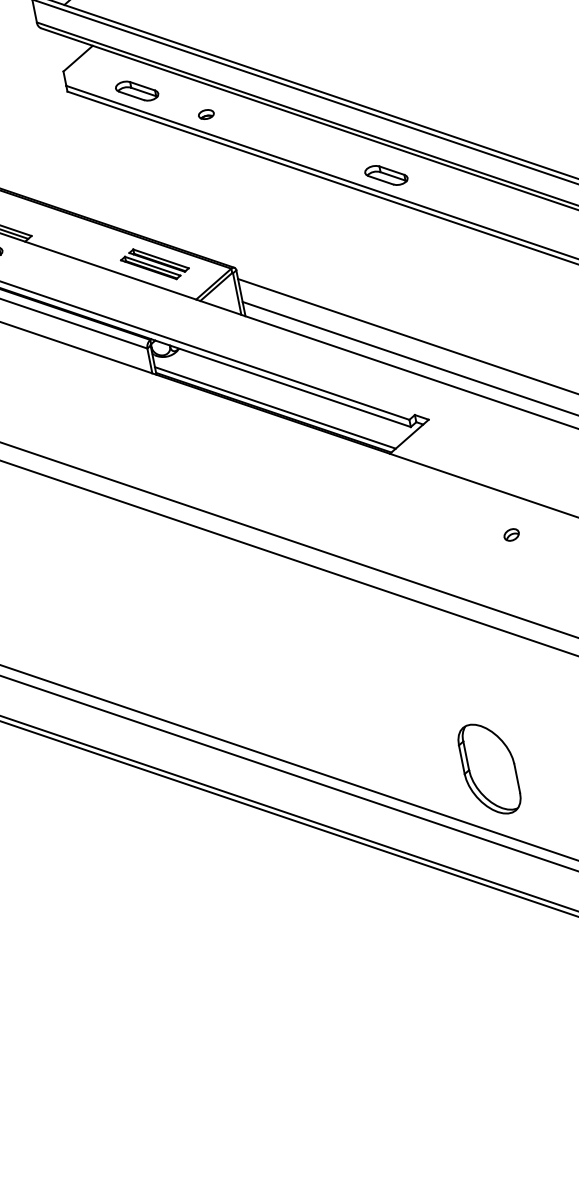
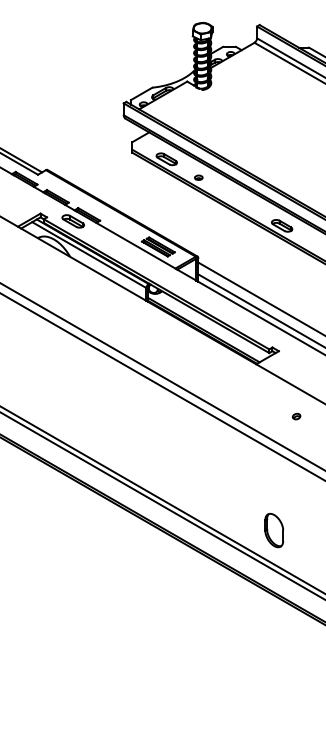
part: (511, 534) -> (296, 416), moved
part: (487, 769) -> (273, 530), size x0.7

